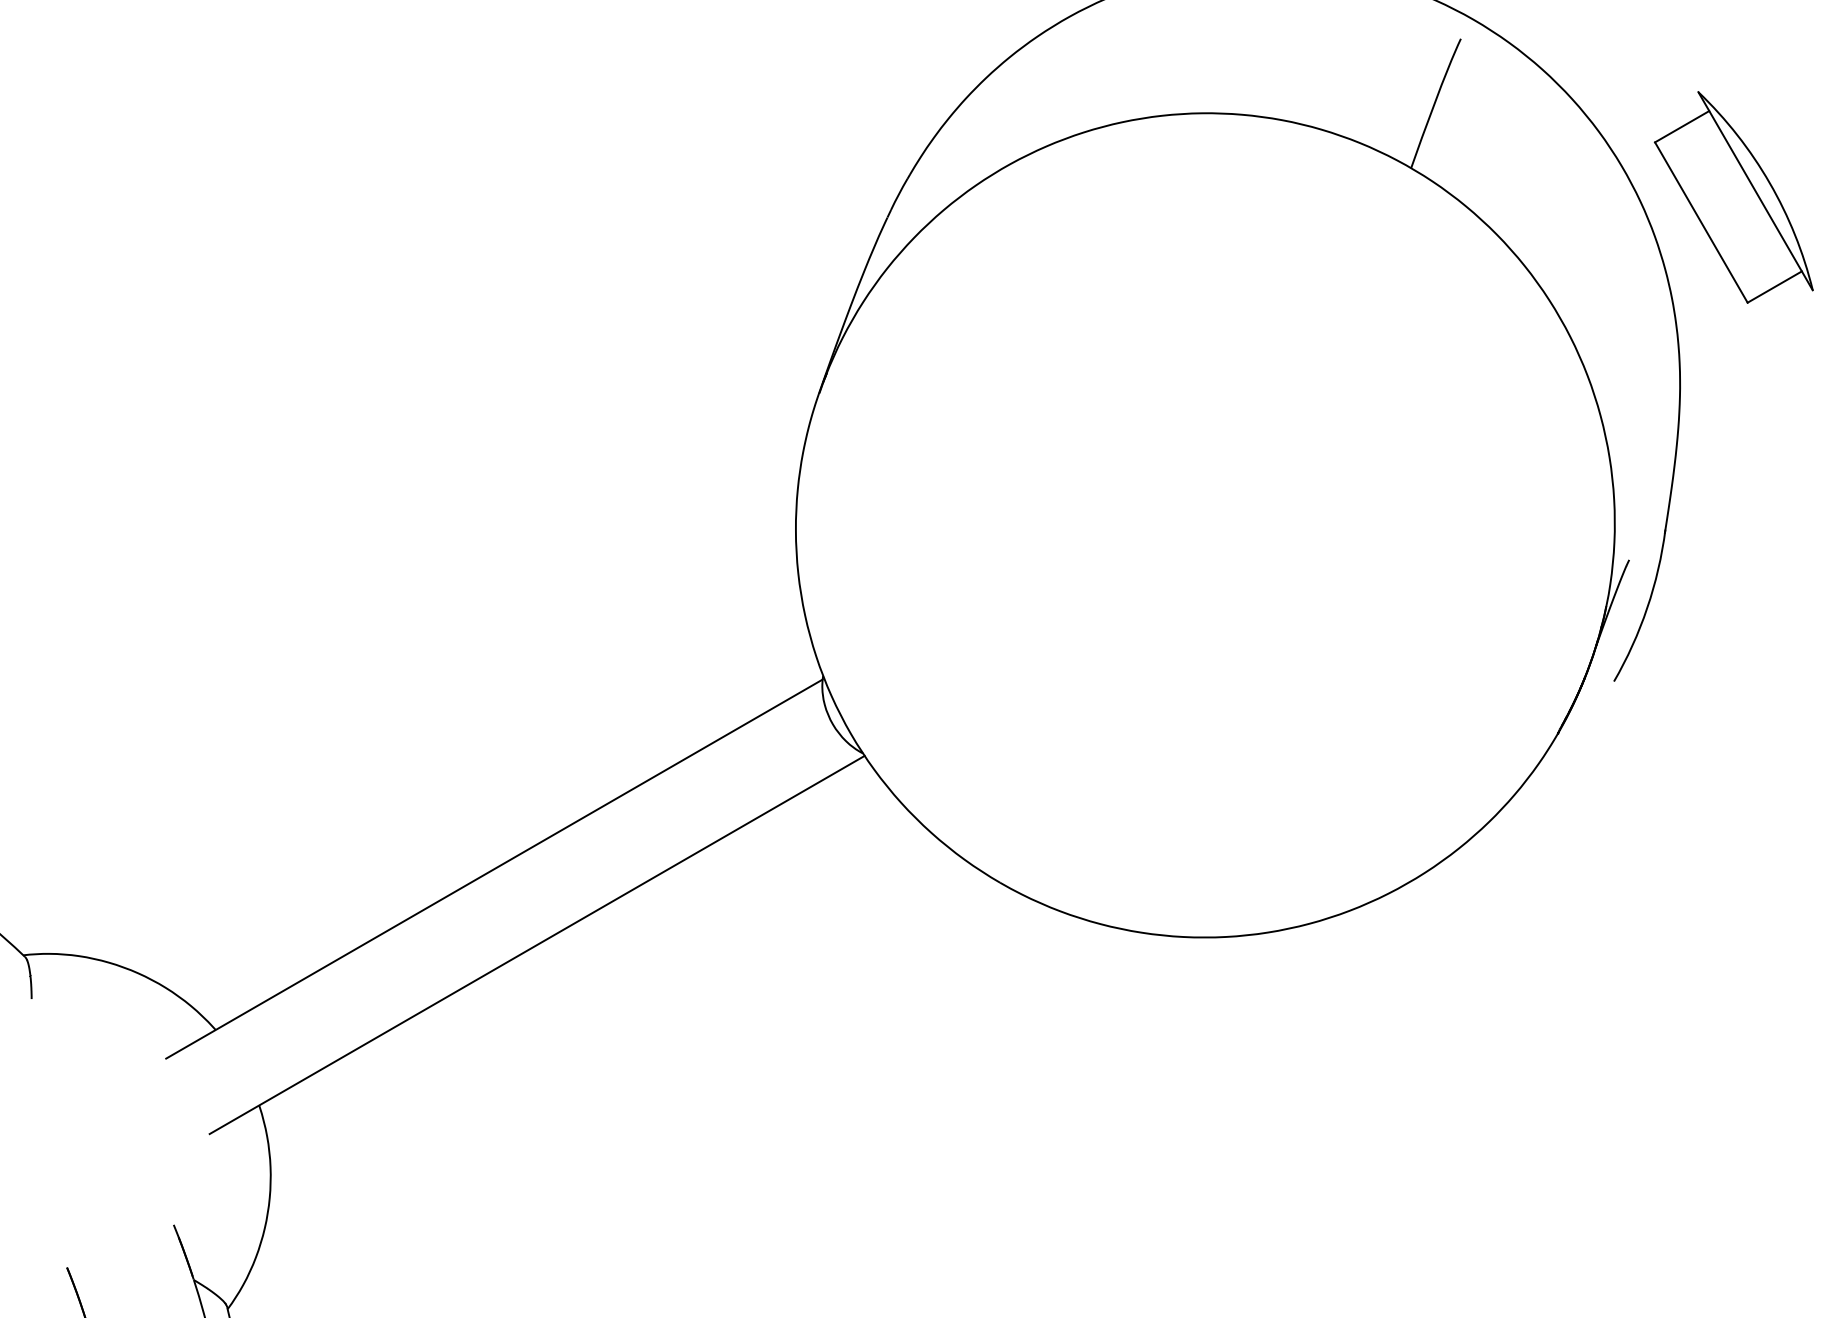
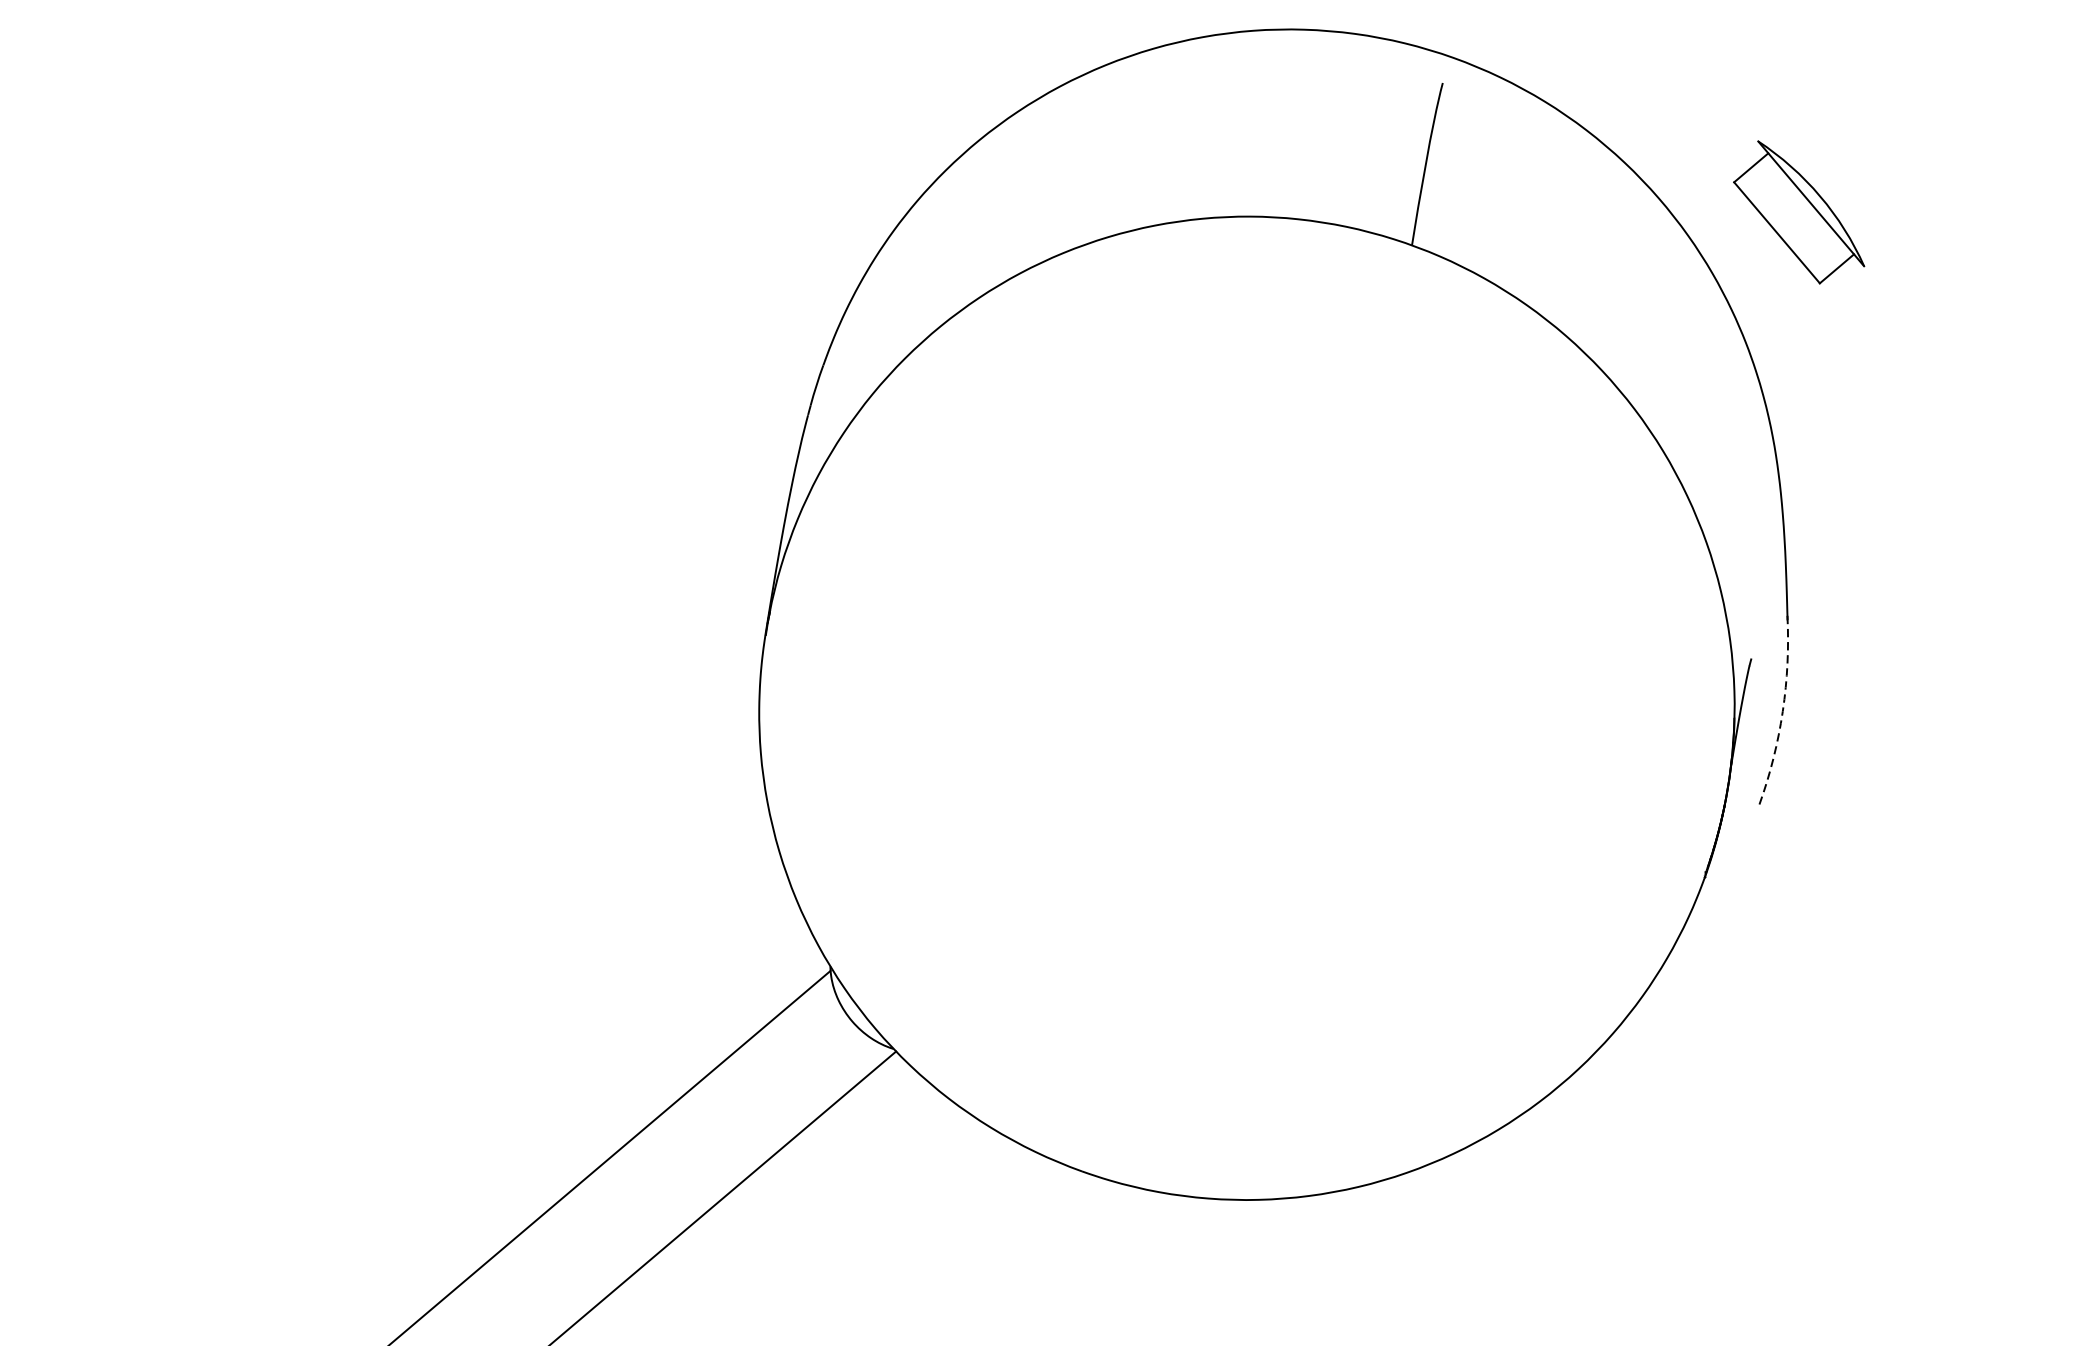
part: (1733, 197) -> (1796, 211), size x0.6
arc: (1647, 608) -> (1783, 711), solid -> dashed

